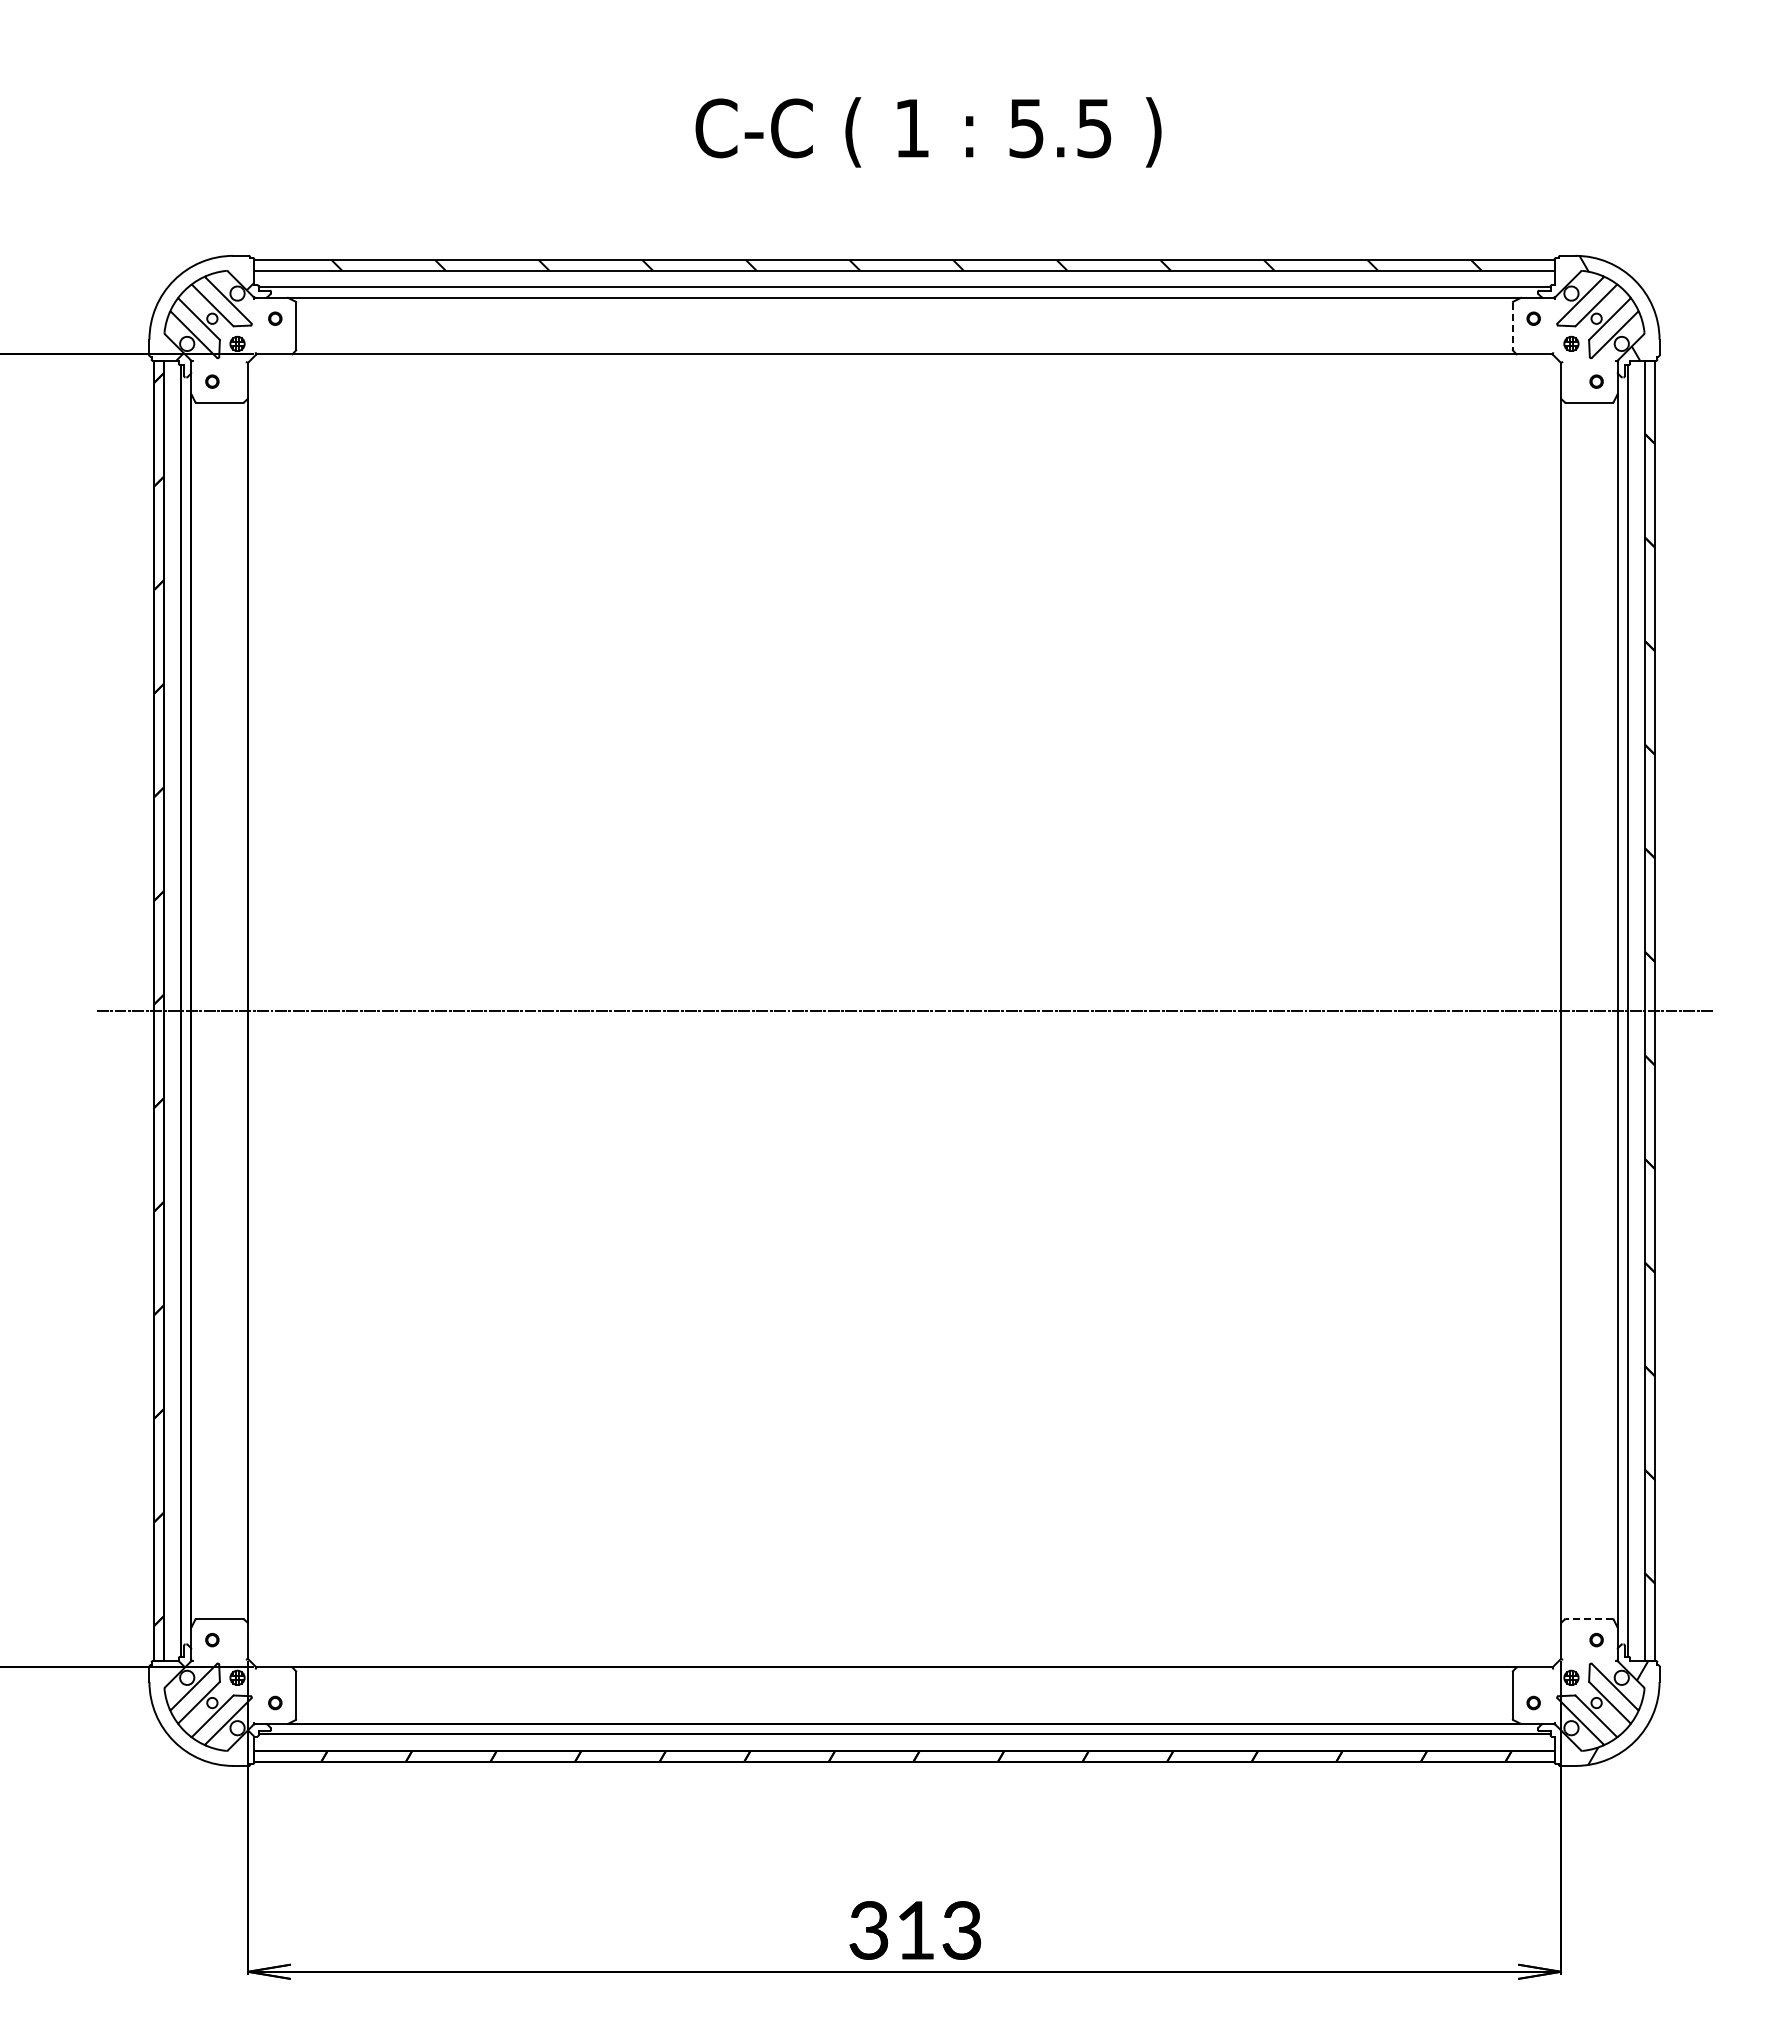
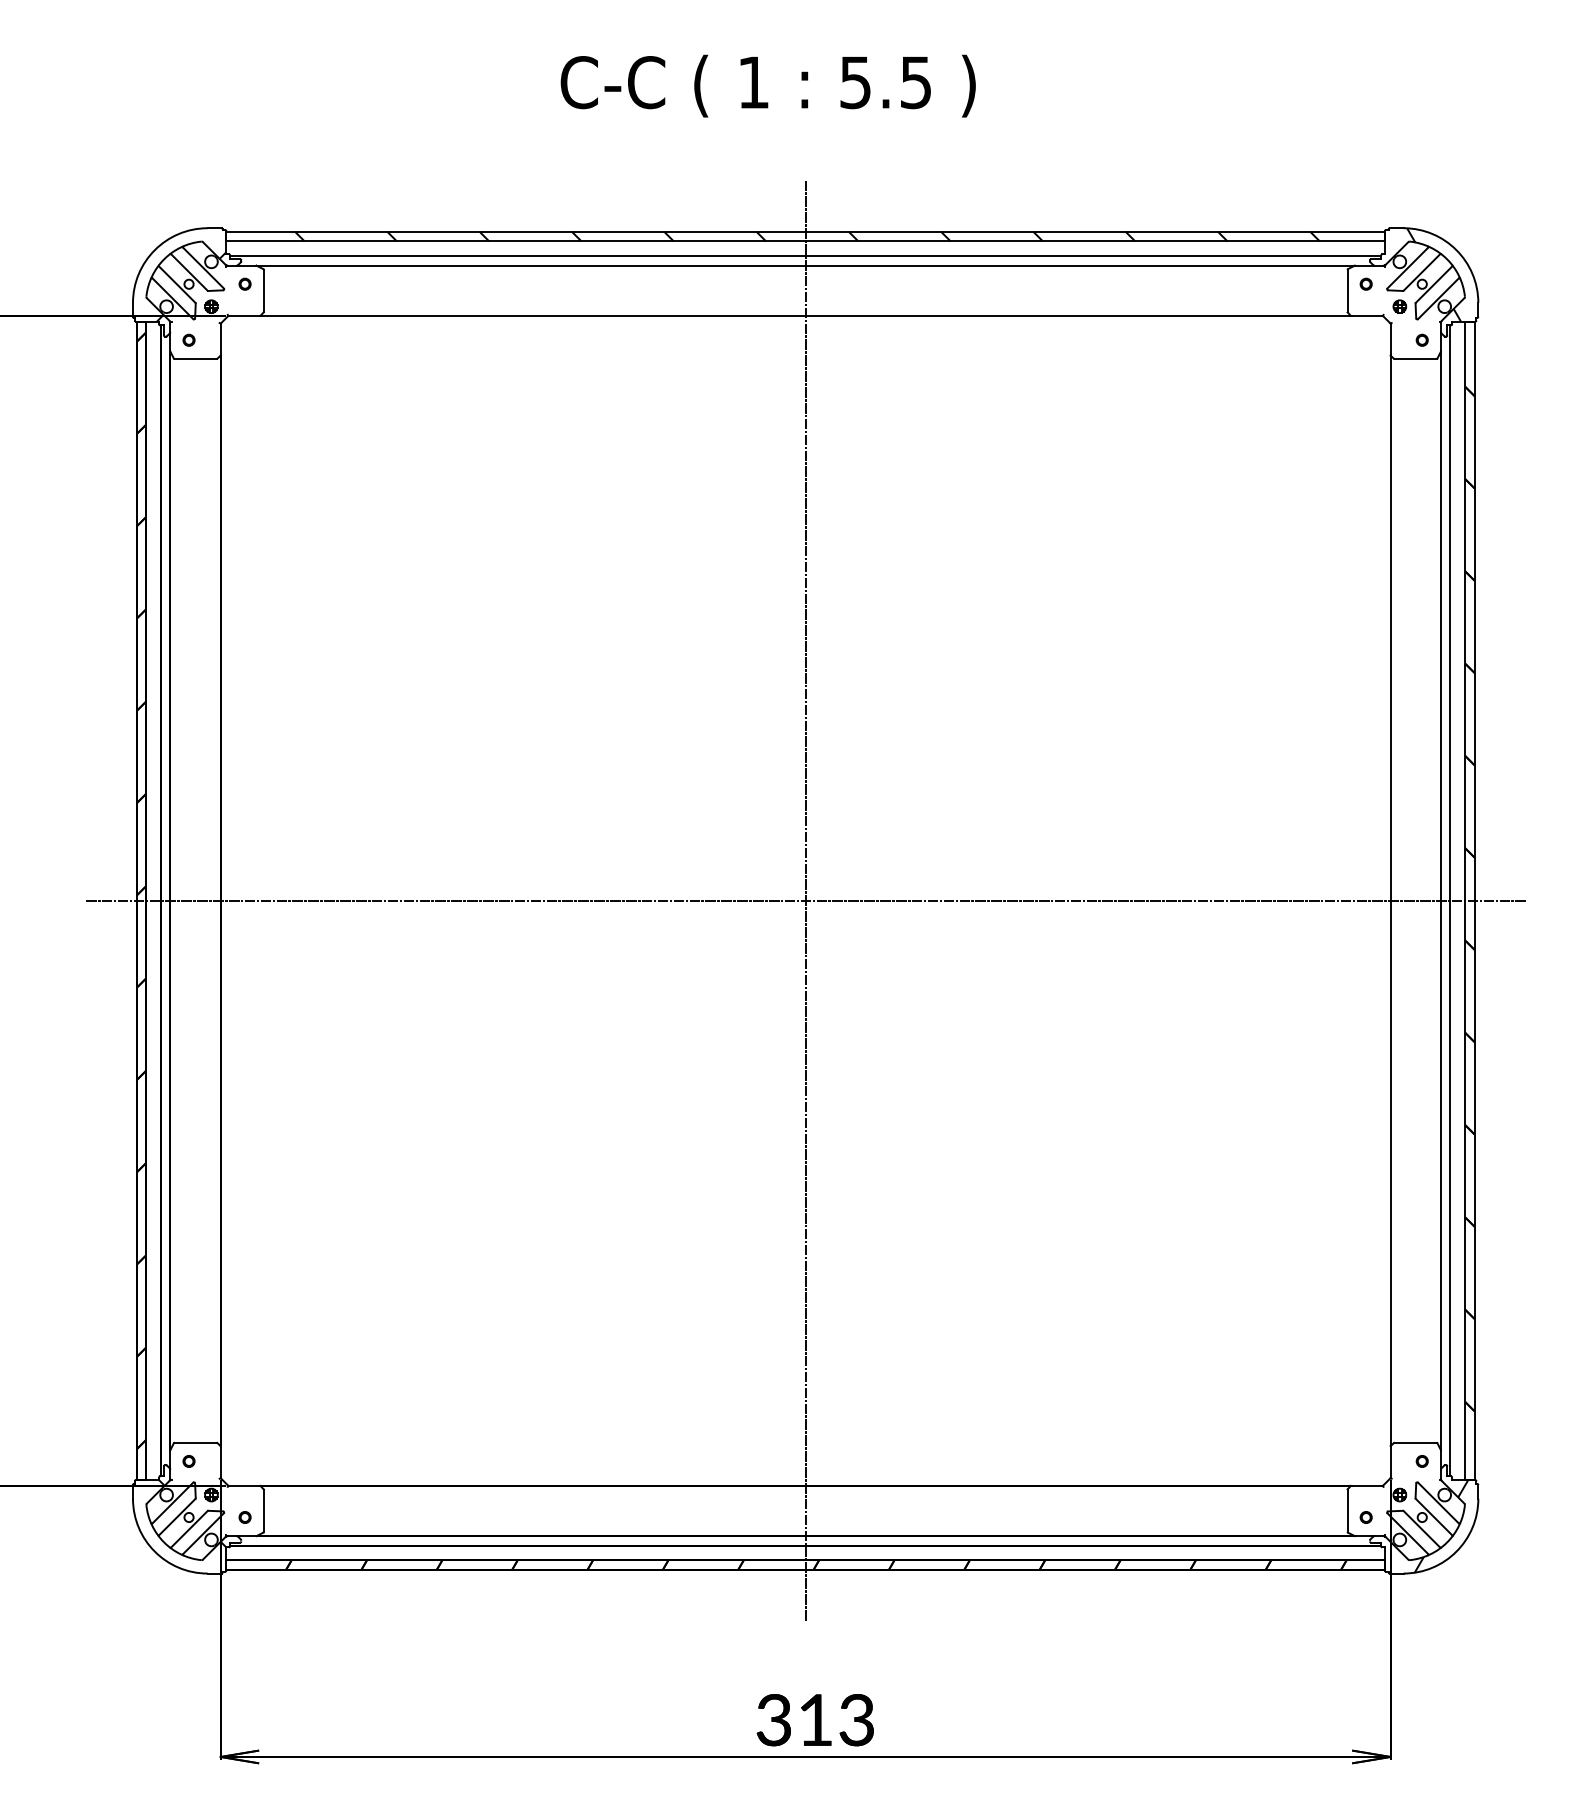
text: (928, 132) -> (768, 86), moved
line: (1512, 326) -> (1347, 291), dashed -> solid
line: (904, 1010) -> (805, 900), added
line: (1588, 1619) -> (1415, 1443), dashed -> solid

